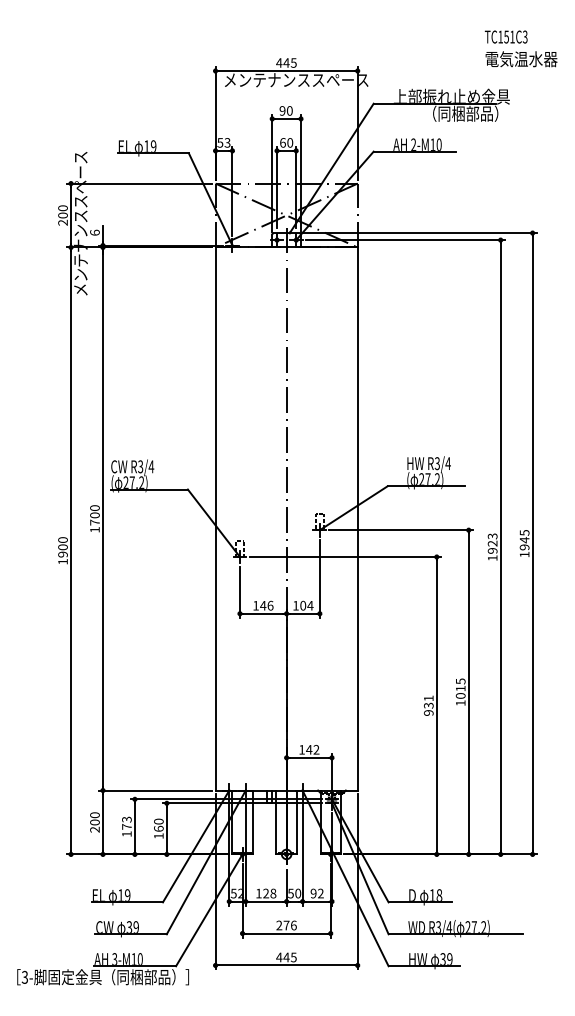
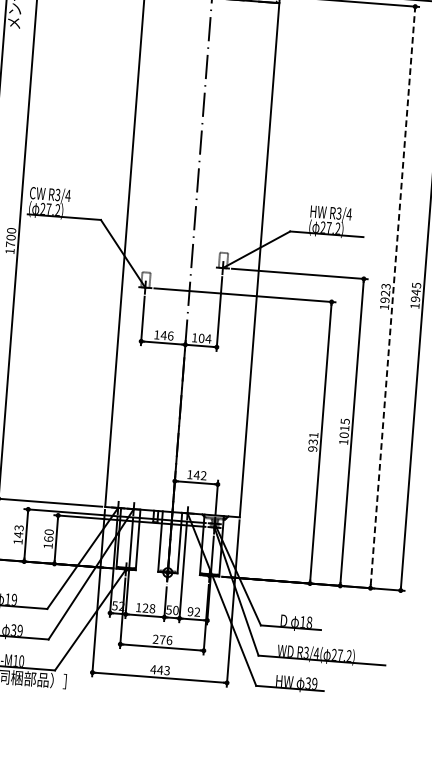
line: (500, 547) -> (392, 297), solid -> dashed
text: (126, 826) -> (18, 534), 173 -> 143
text: (293, 956) -> (166, 669), 445 -> 443

